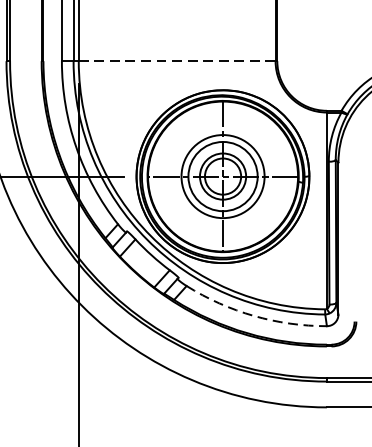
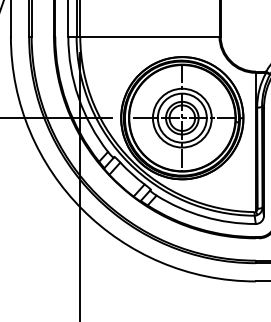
line: (176, 61) -> (149, 36), dashed -> solid
arc: (254, 315) -> (204, 216), dashed -> solid

